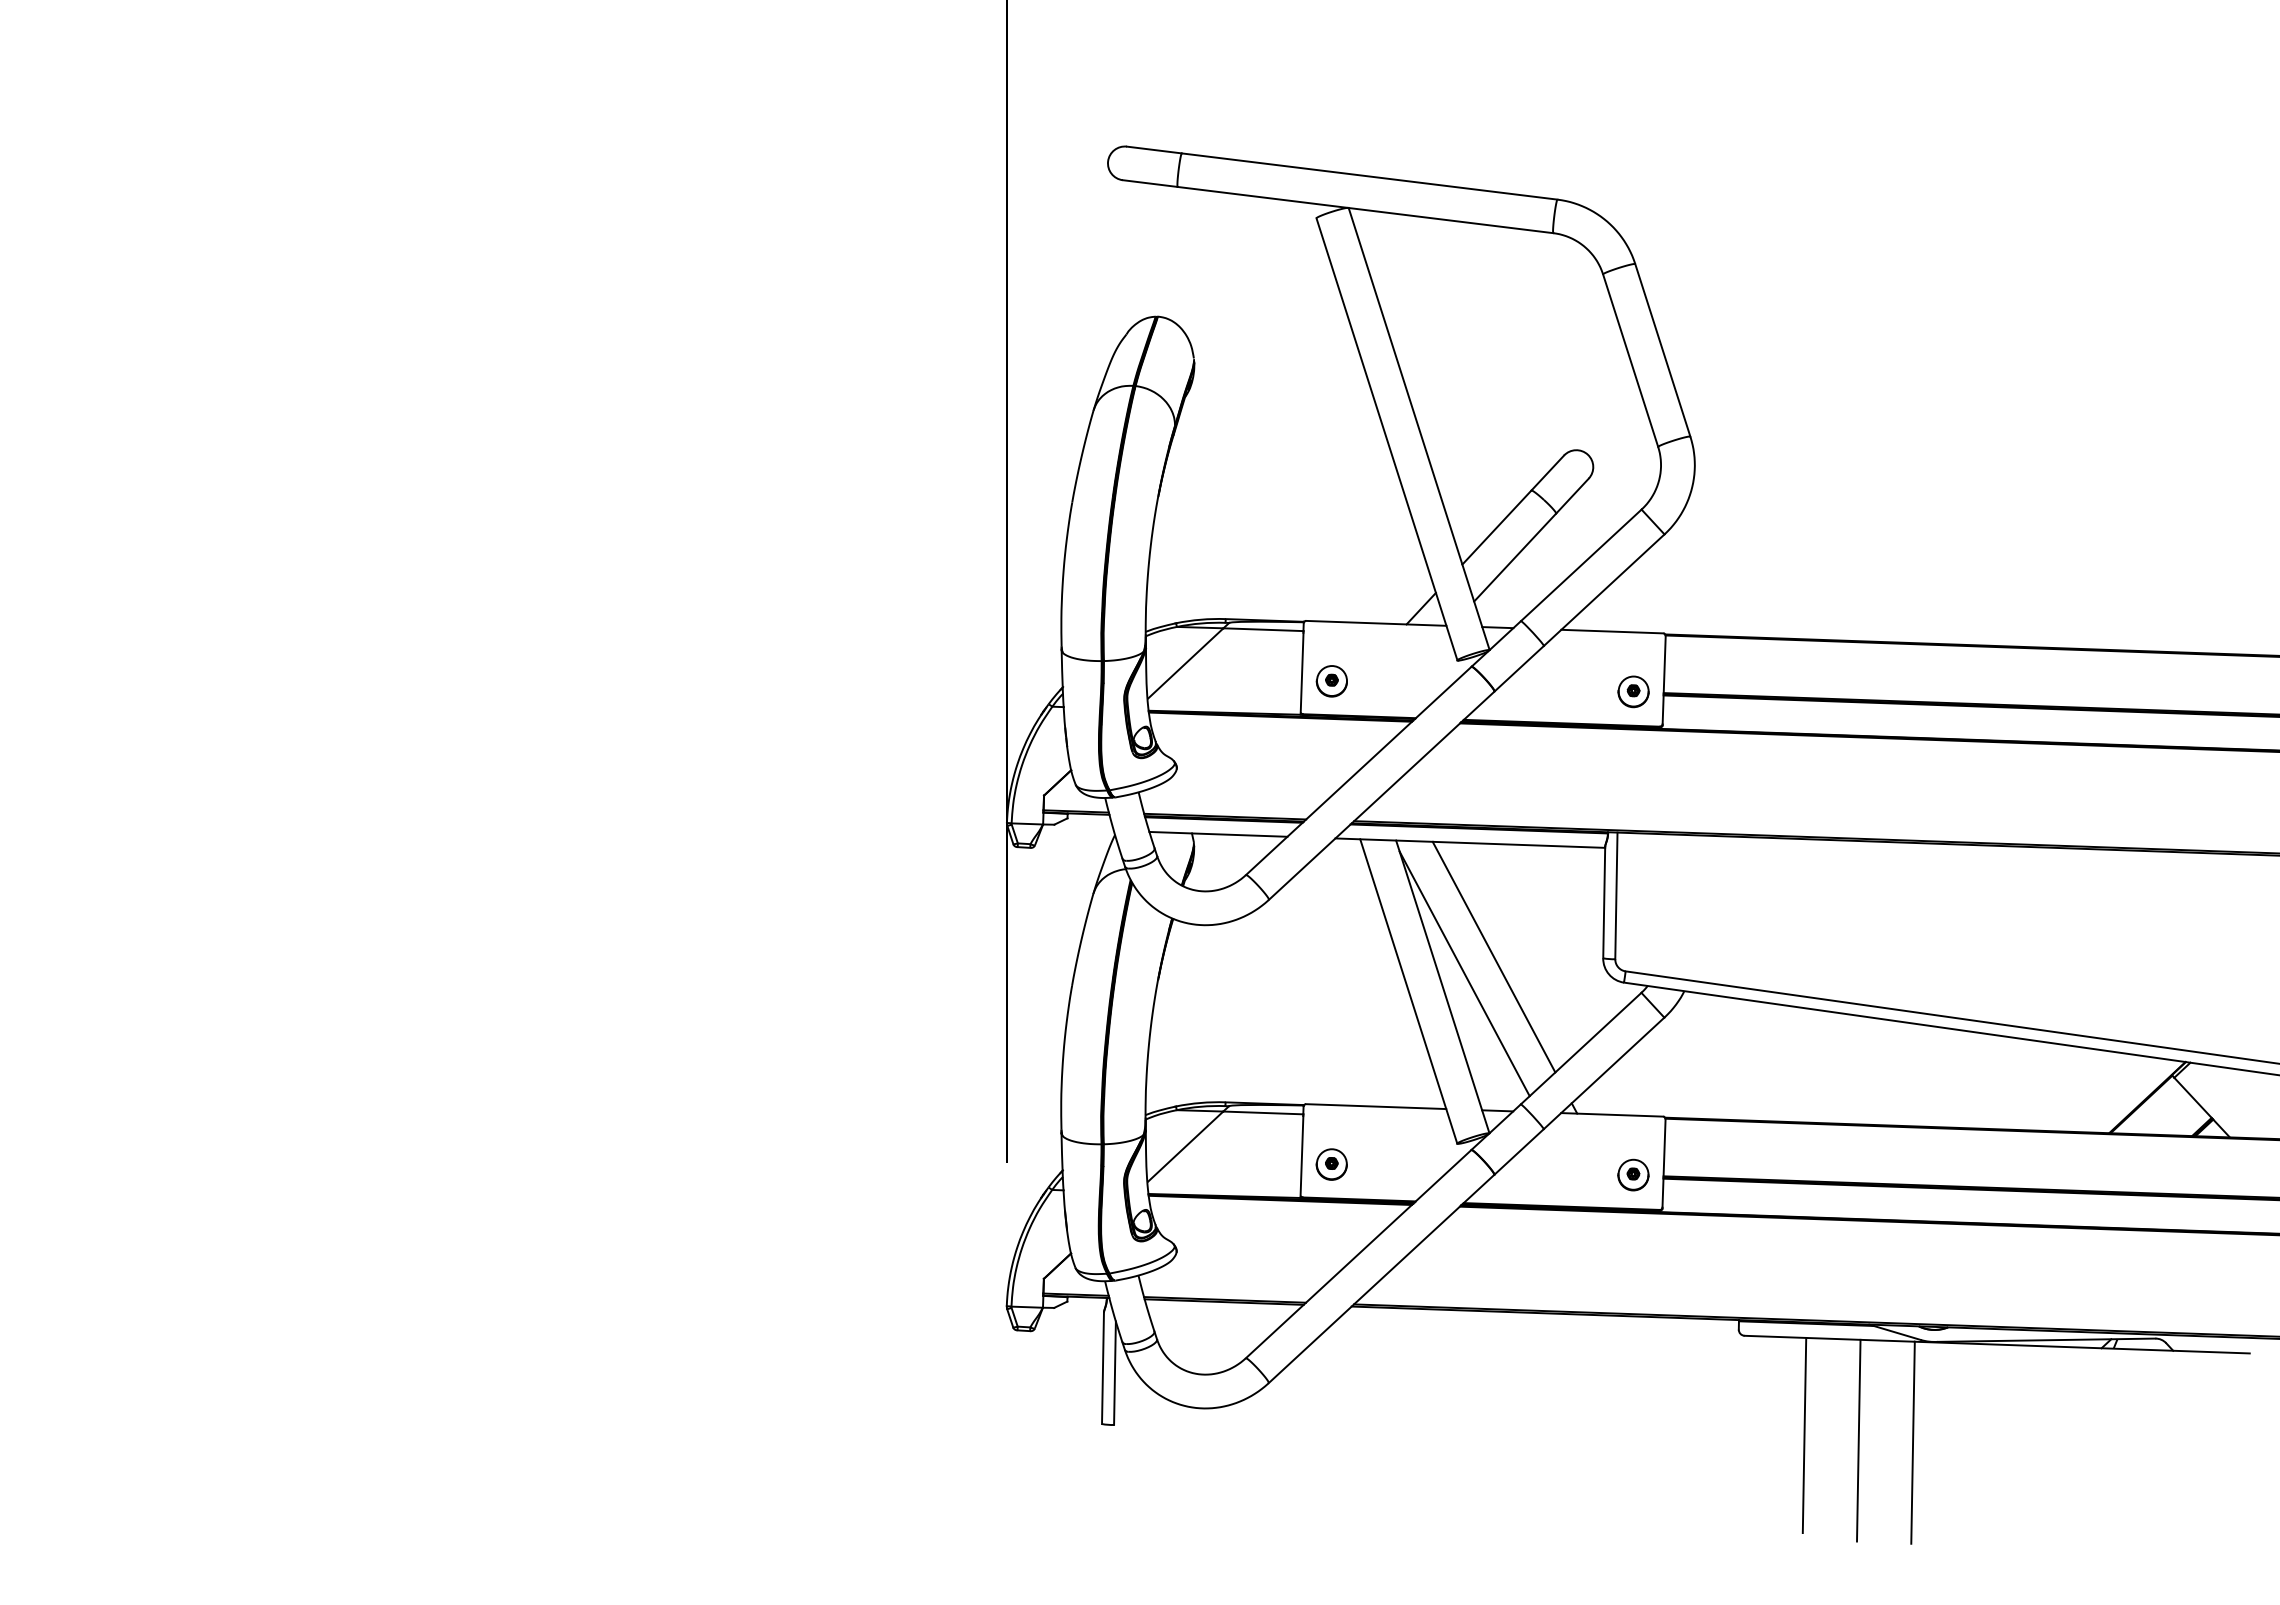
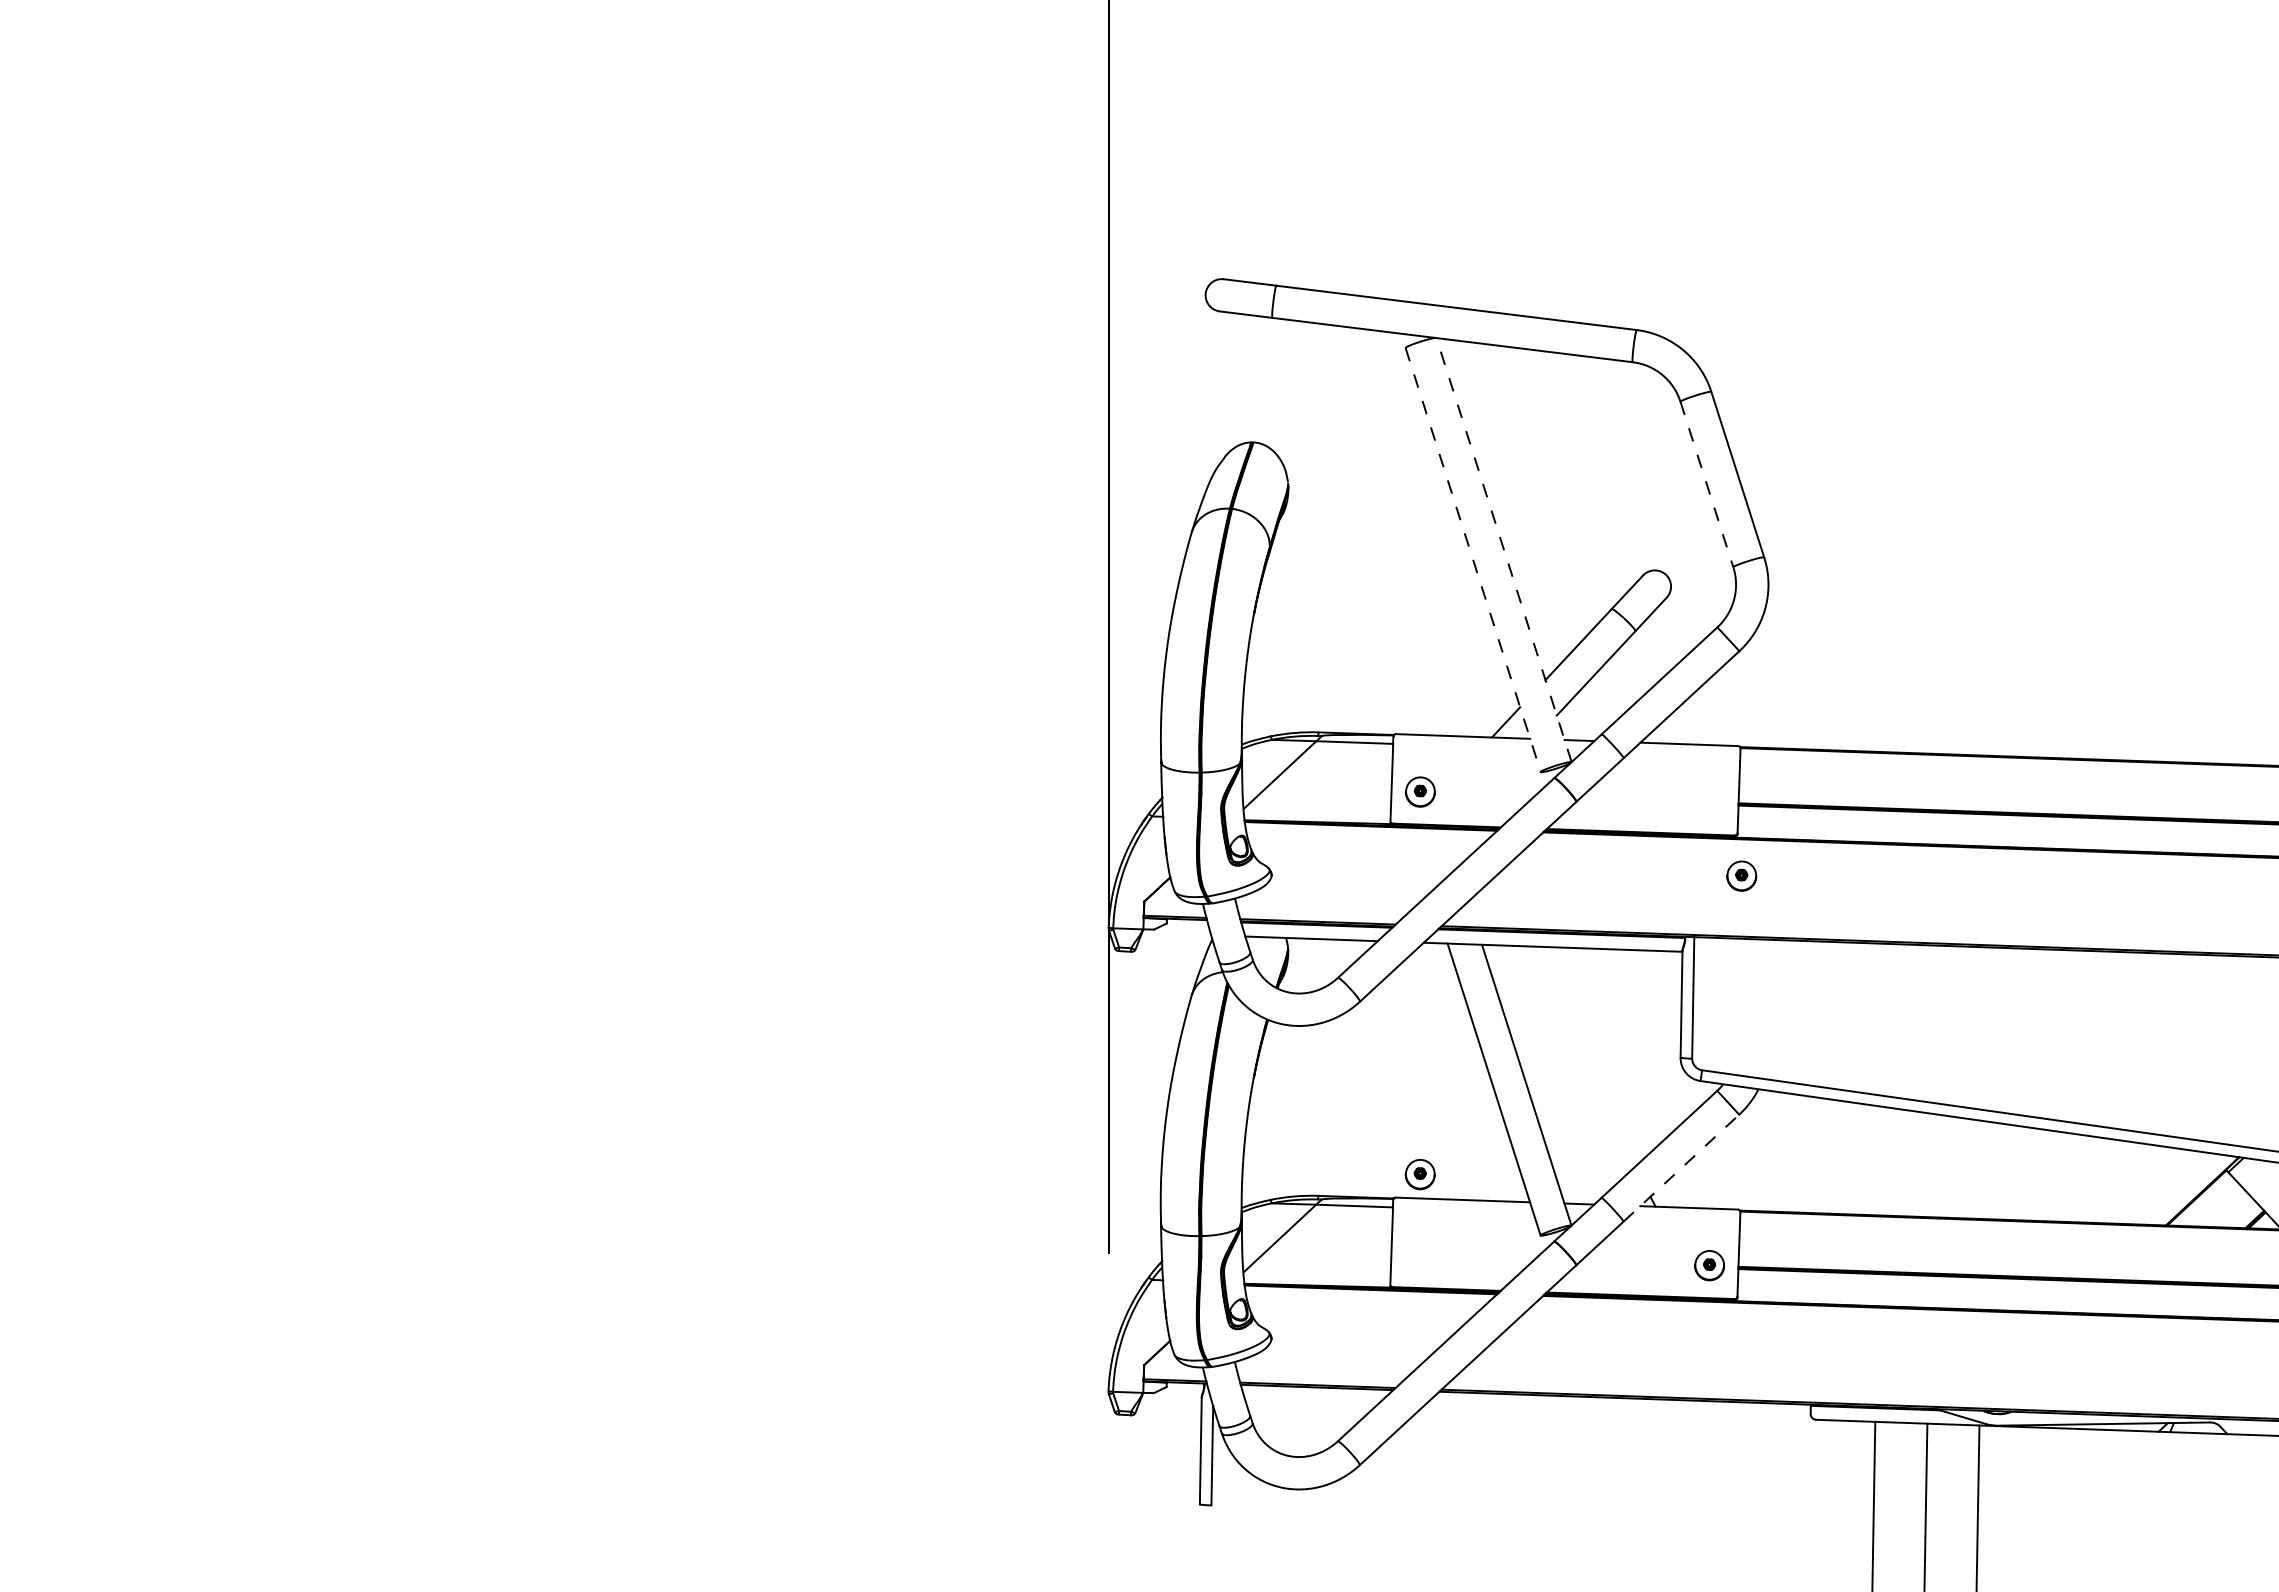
line: (1630, 360) -> (1706, 484), solid -> dashed
line: (1418, 428) -> (1503, 549), solid -> dashed
line: (1387, 439) -> (1473, 560), solid -> dashed
part: (1633, 691) -> (1741, 875), moved
line: (1493, 957) -> (1575, 1056), removed
line: (1464, 973) -> (1547, 1072), removed
line: (1604, 1073) -> (1681, 1168), solid -> dashed
part: (1330, 1164) -> (1419, 1174), moved

